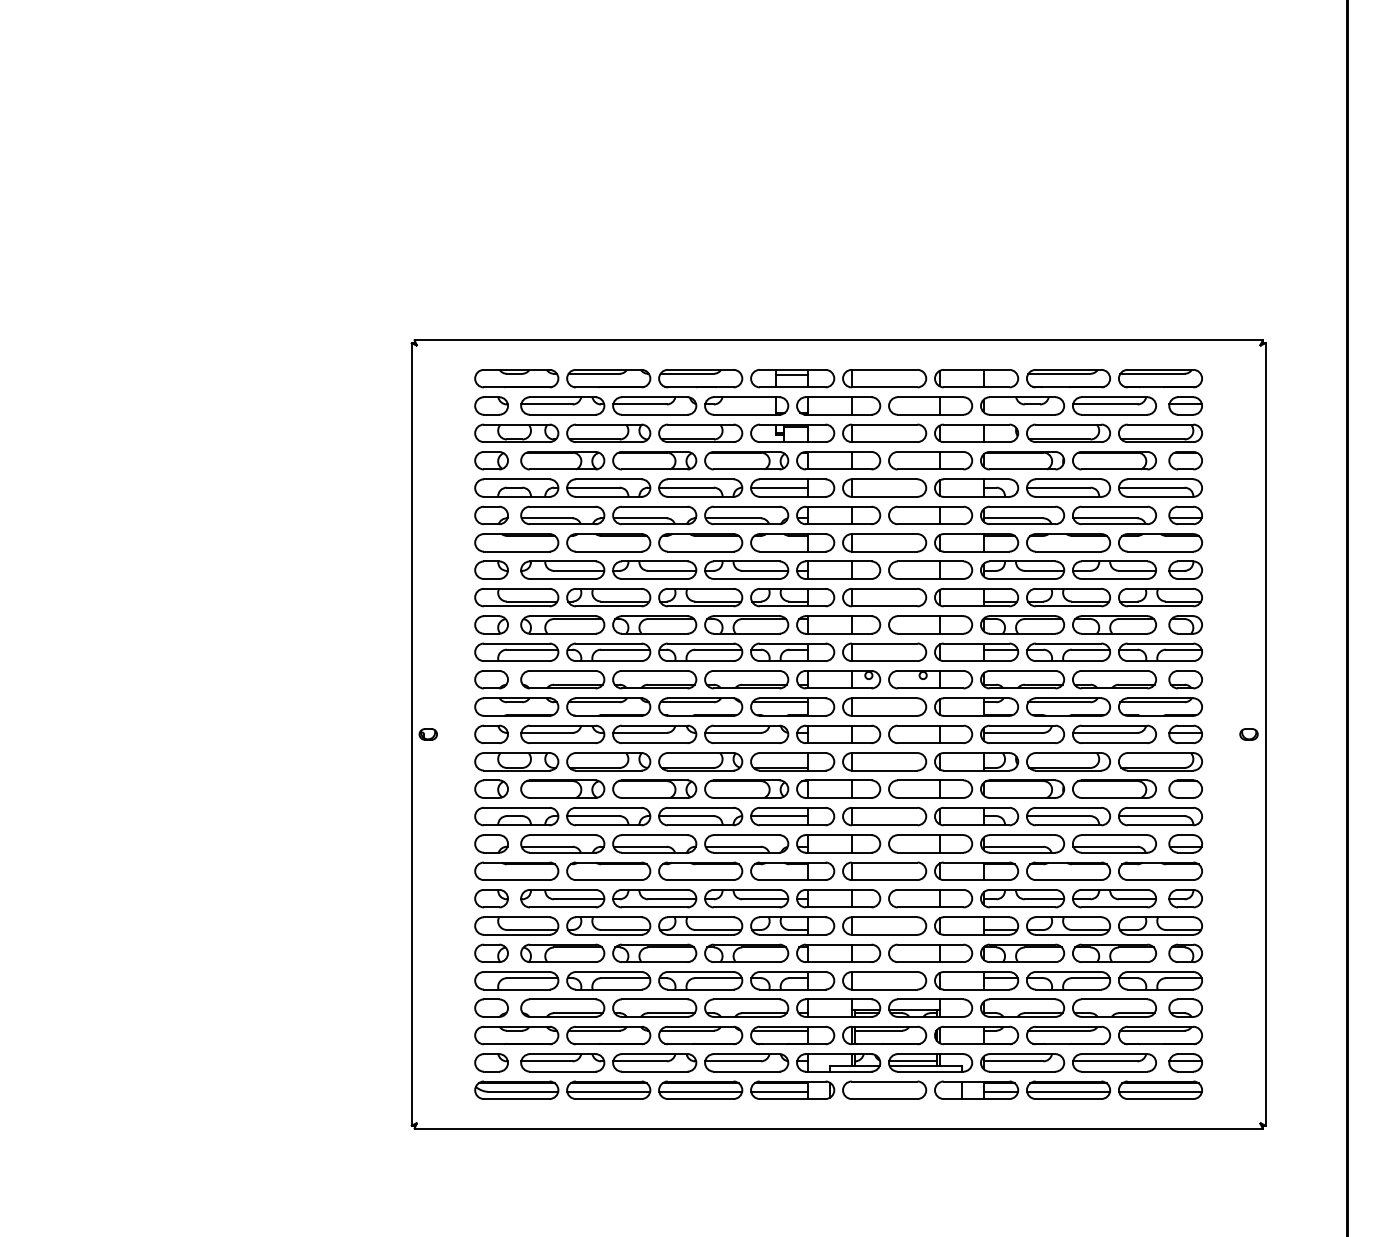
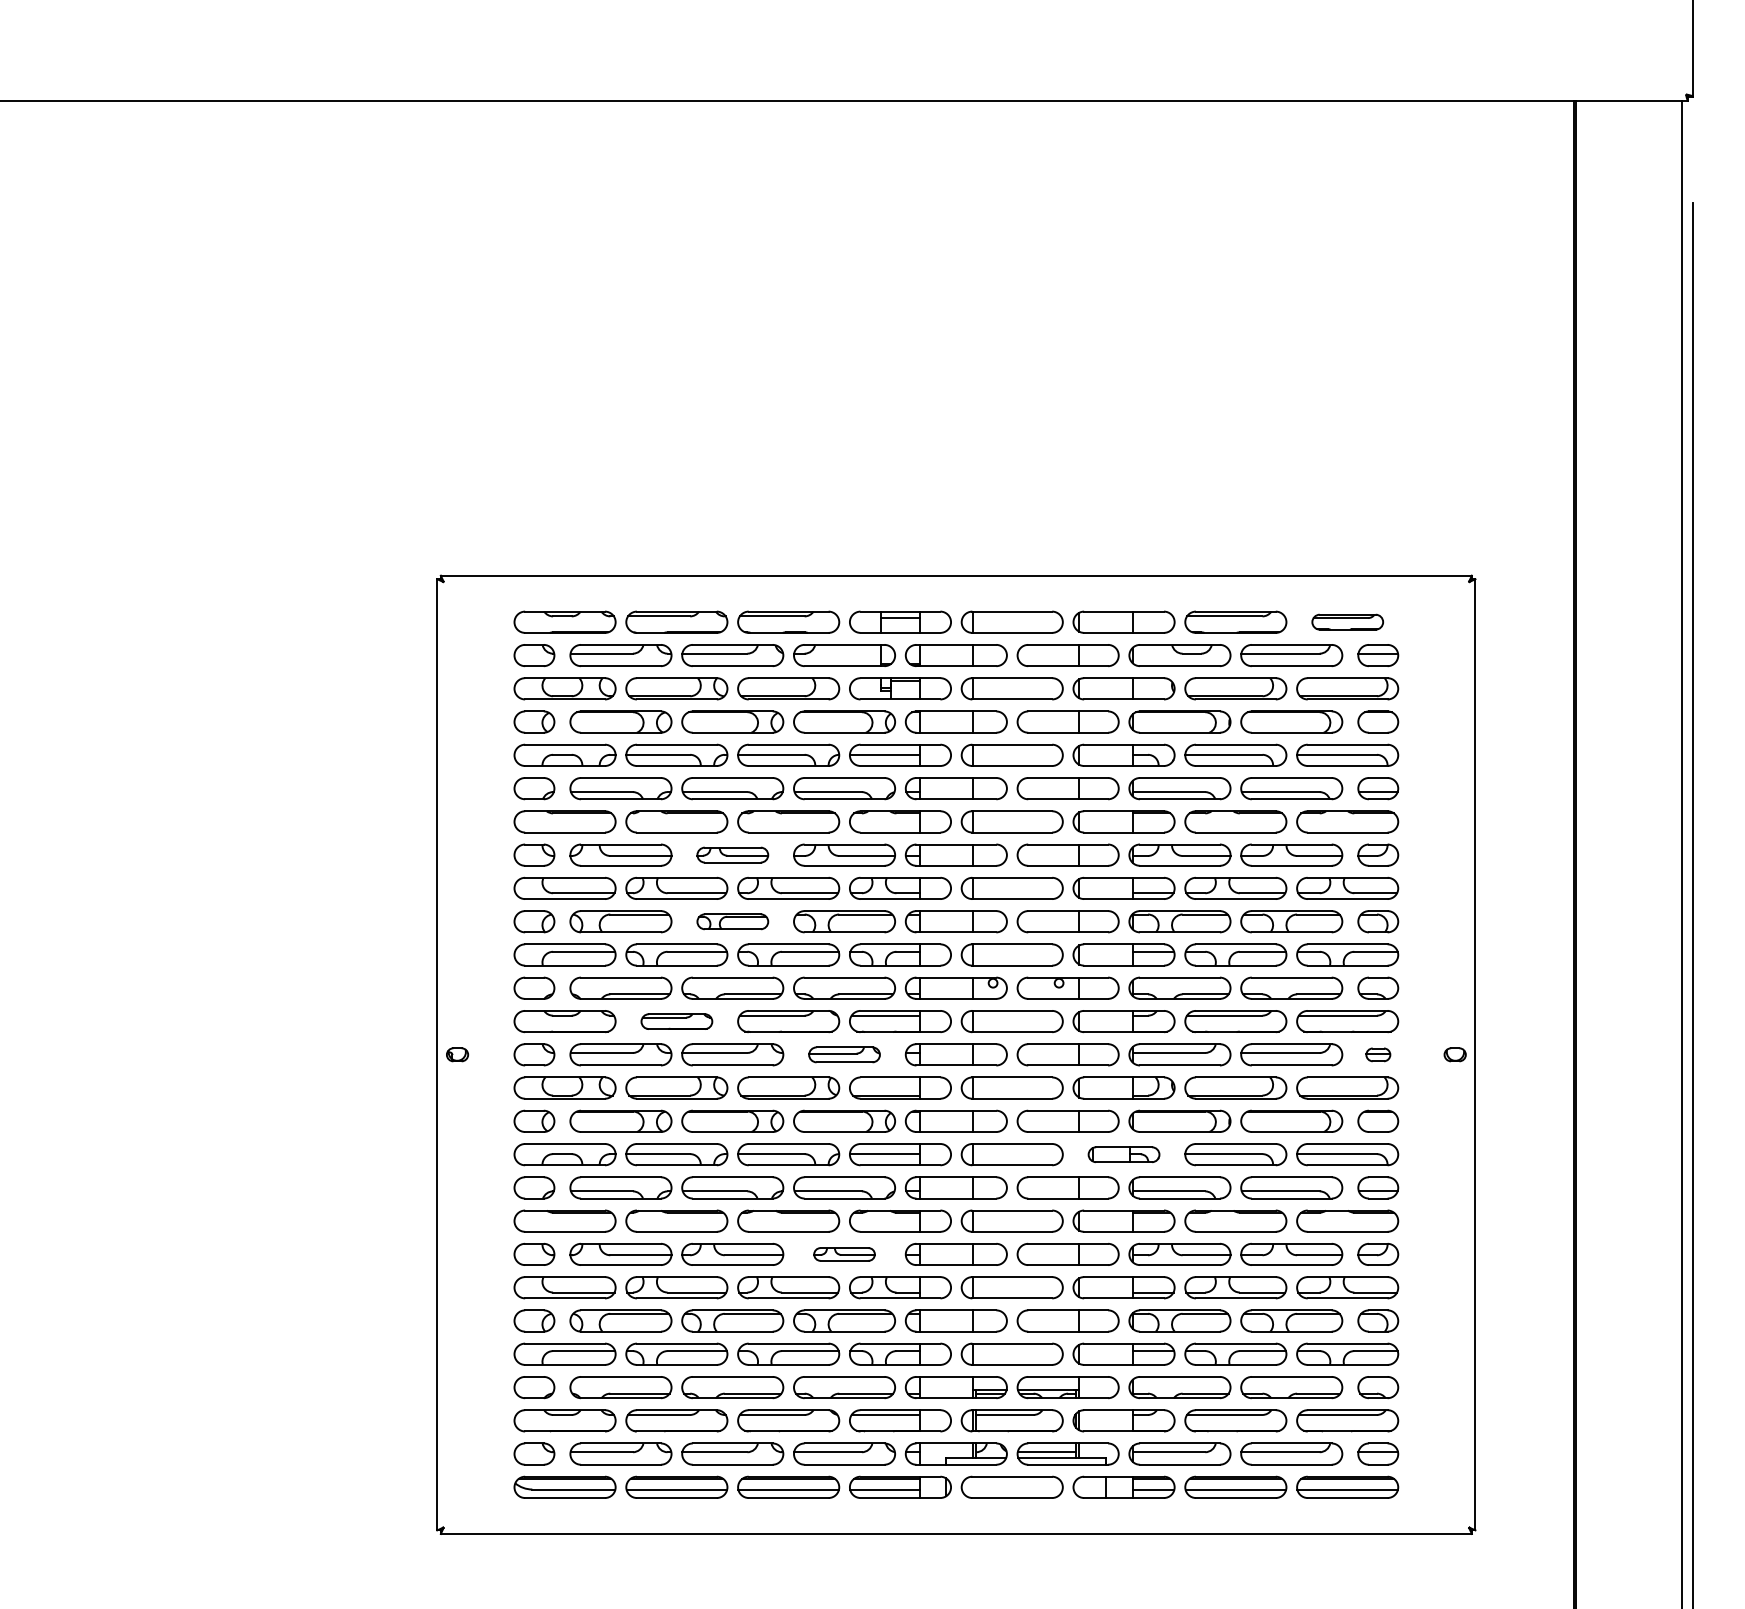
part: (1160, 377) -> (1347, 621), size x0.7
part: (654, 569) -> (732, 854), size x0.7
part: (654, 624) -> (732, 921), size x0.7
part: (608, 707) -> (676, 1021), size x0.7
part: (746, 734) -> (844, 1054), size x0.7
part: (1185, 734) -> (1378, 1054), size x0.6
part: (976, 816) -> (1123, 1154), size x0.7
part: (746, 898) -> (844, 1254), size x0.6

